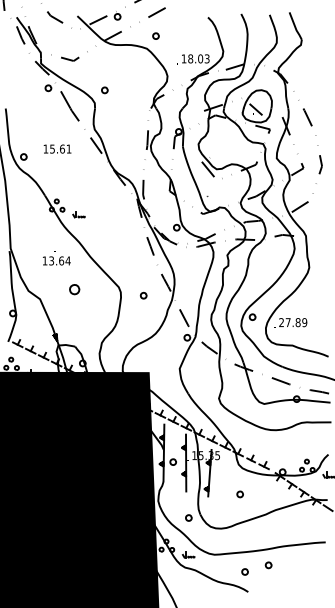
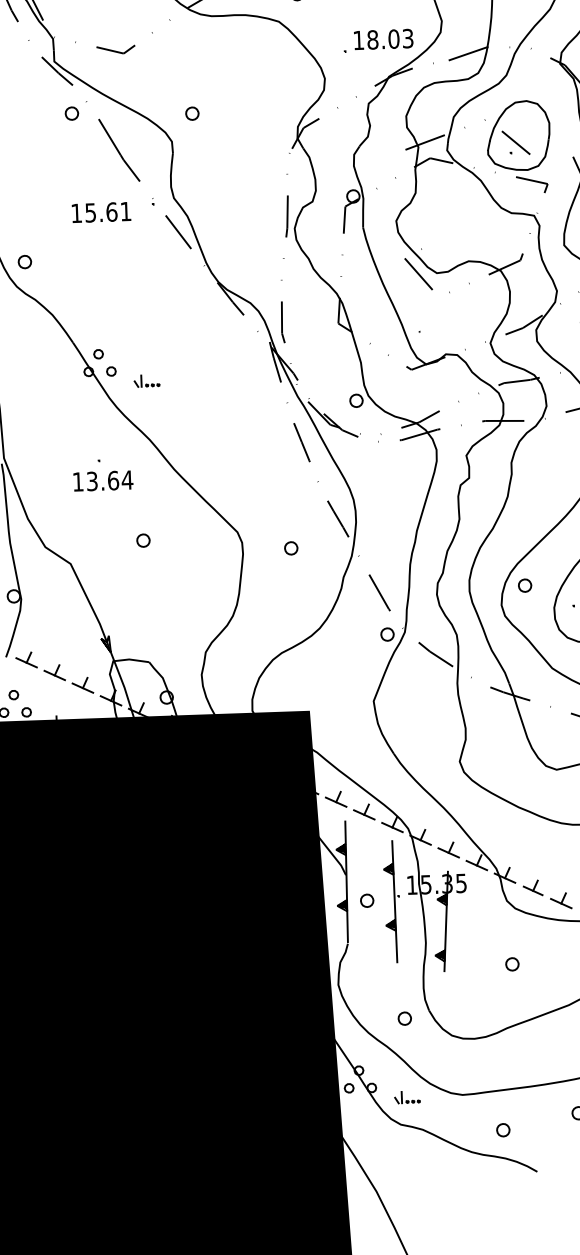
text: (57, 148) -> (101, 211), moved
part: (74, 289) -> (143, 540), size x0.62
part: (244, 571) -> (502, 1129), moved

